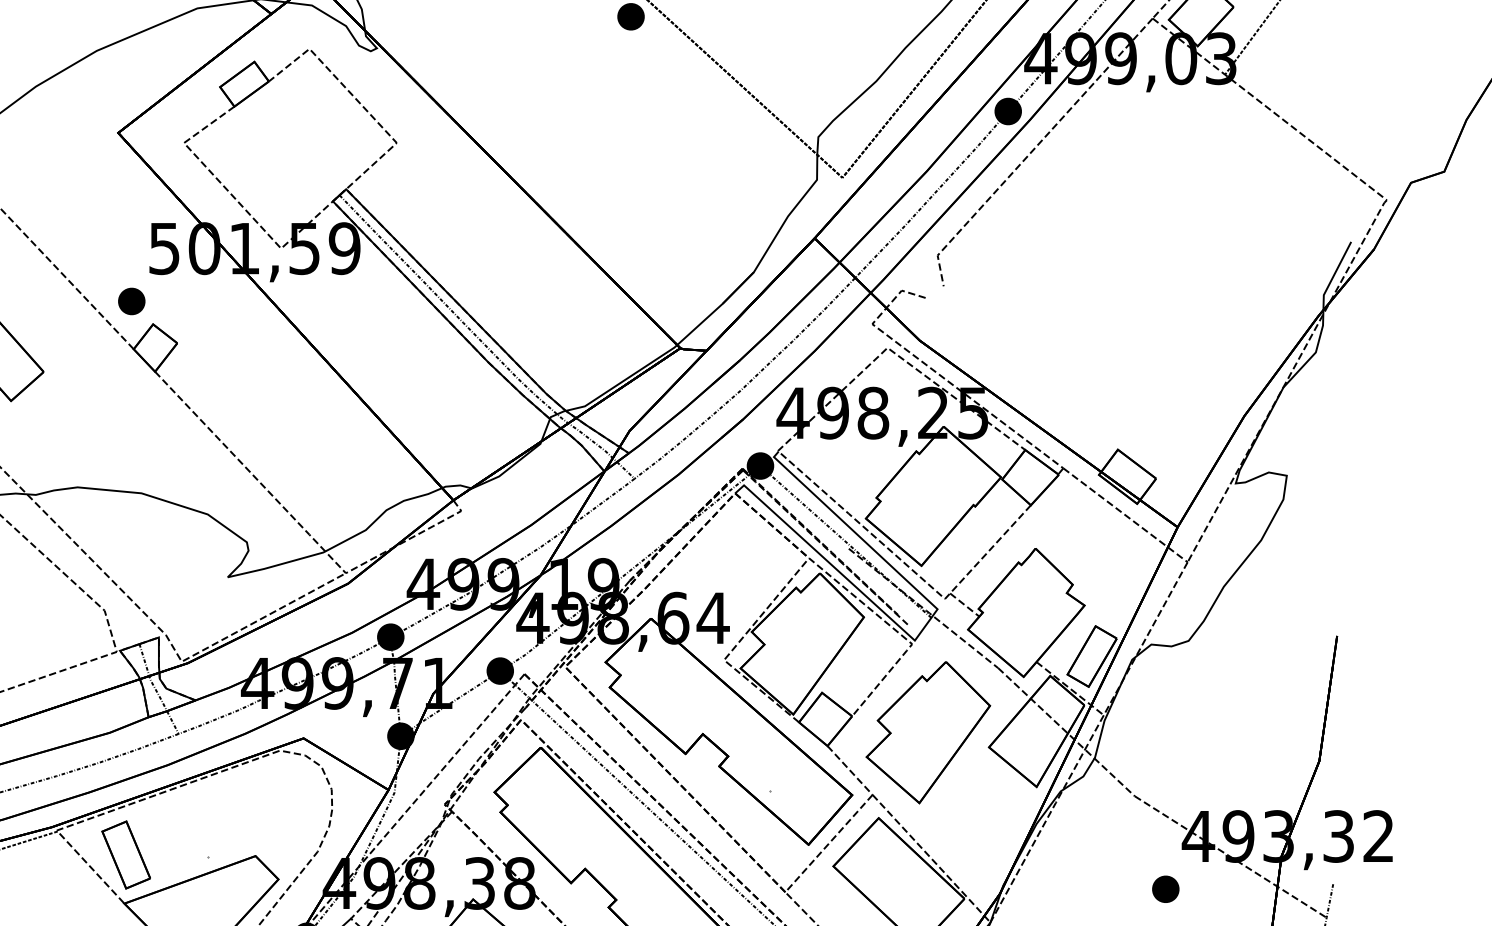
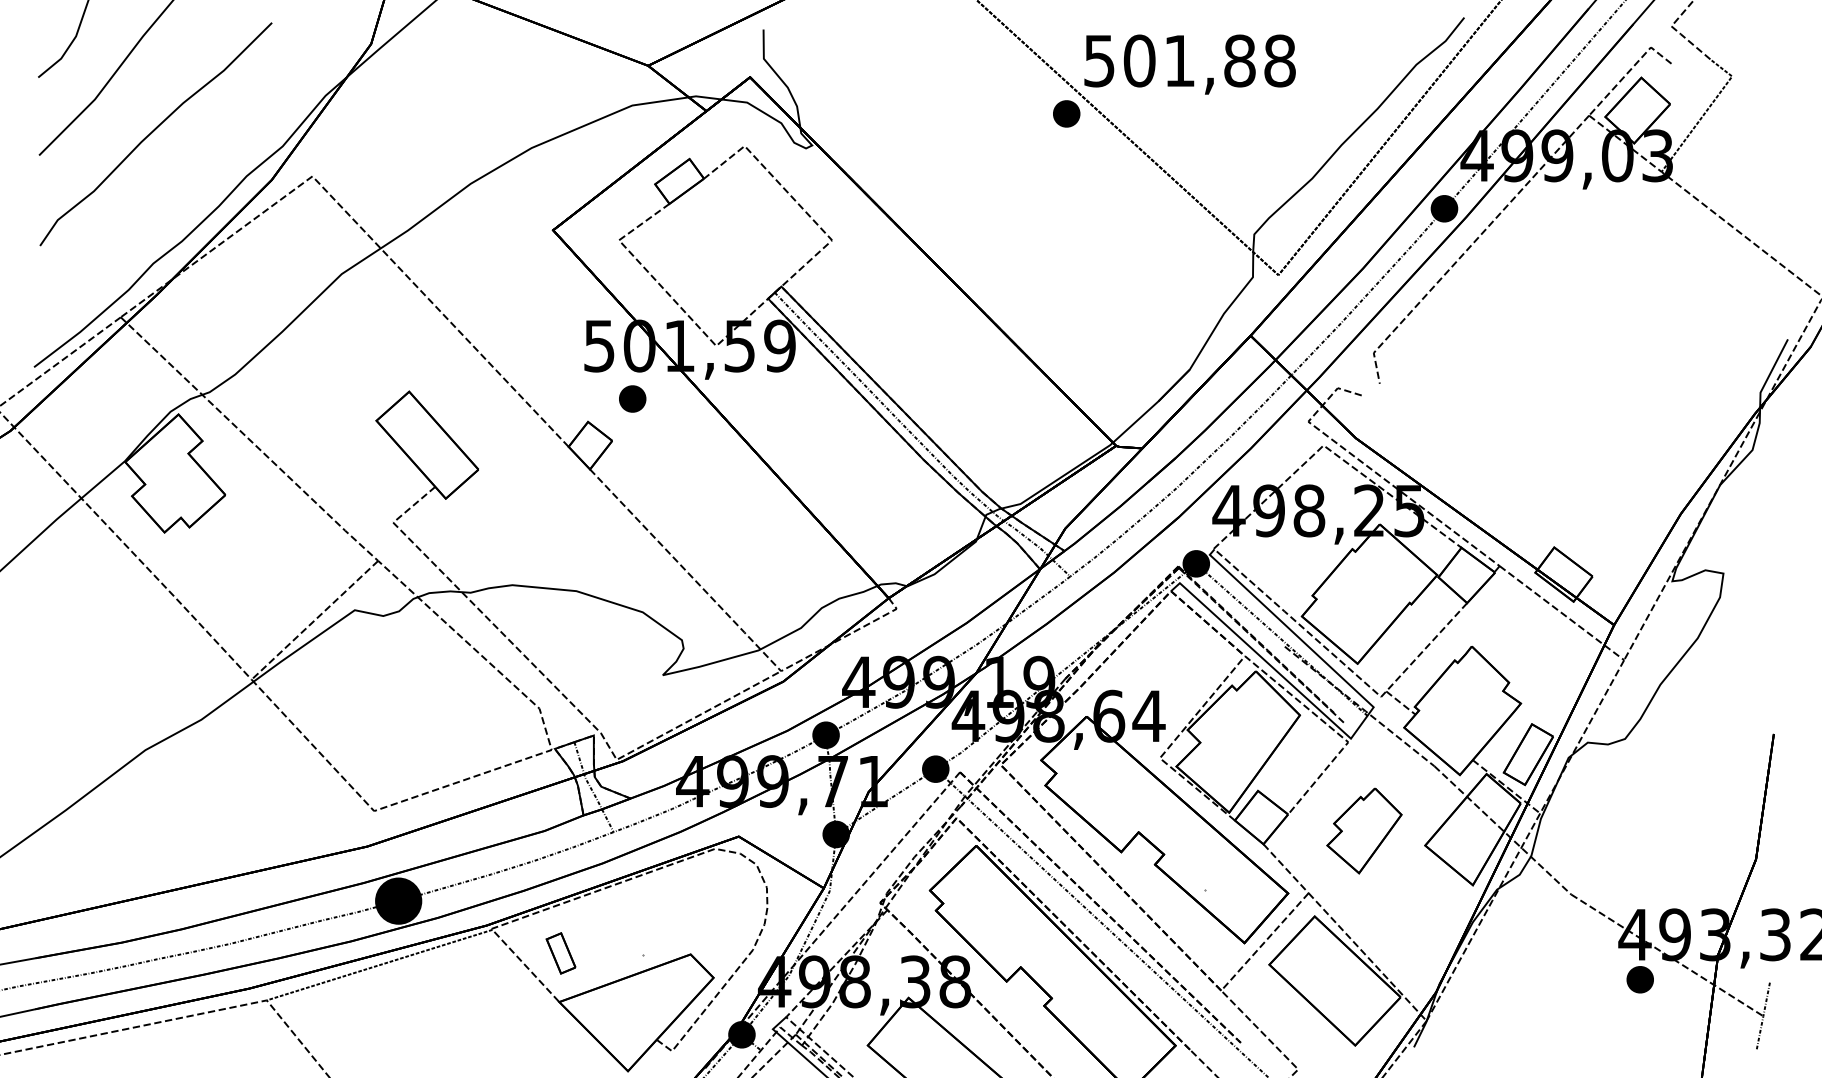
part: (131, 300) -> (632, 398), moved
part: (928, 732) -> (1364, 830), size x0.6
part: (125, 855) -> (560, 953), size x0.6
part: (1165, 889) -> (1639, 979), moved

